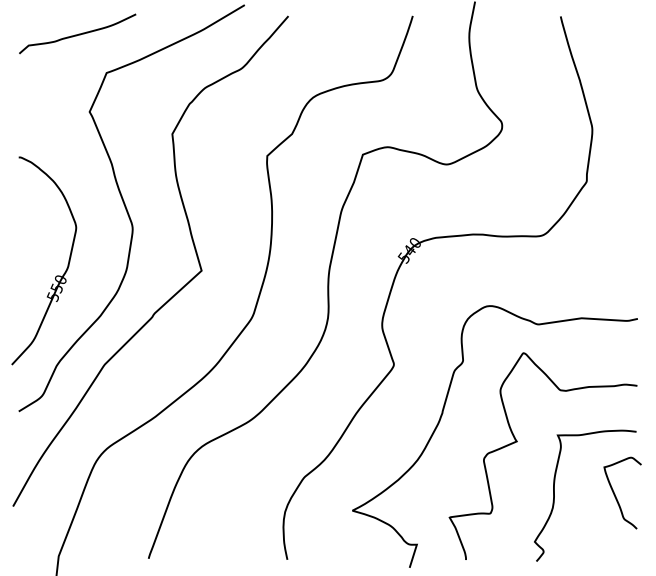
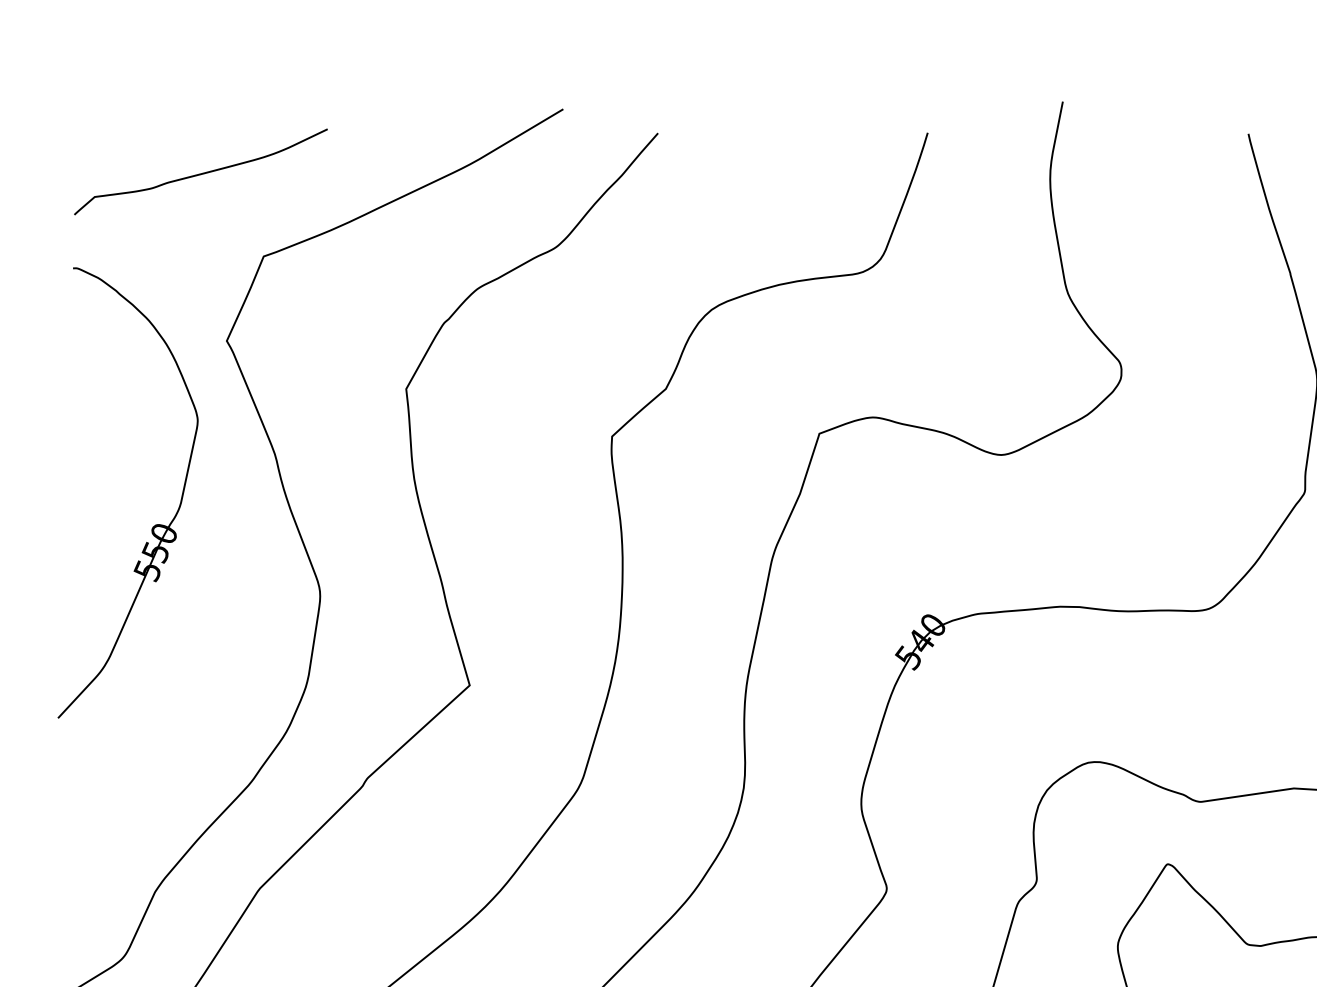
part: (56, 275) -> (154, 524), moved

